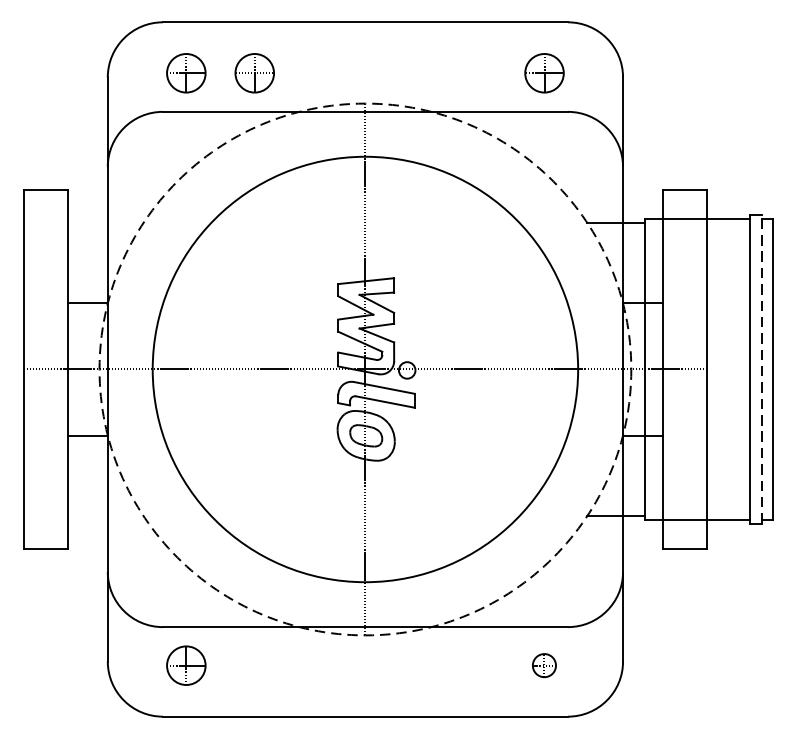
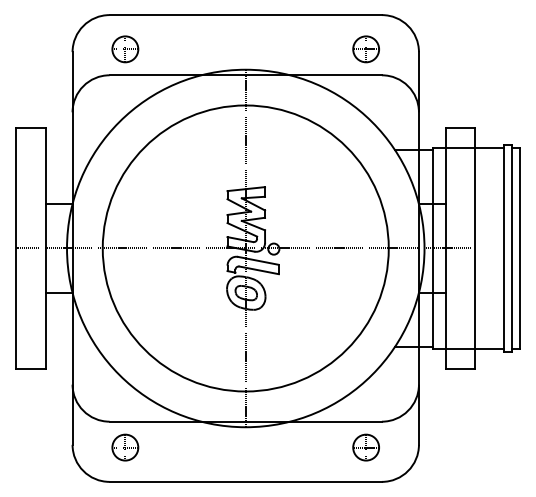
part: (254, 73) -> (171, 49), removed
circle: (365, 369) -> (245, 248), dashed -> solid
line: (762, 369) -> (512, 248), dashed -> solid
part: (543, 665) -> (365, 447), size x1.67

